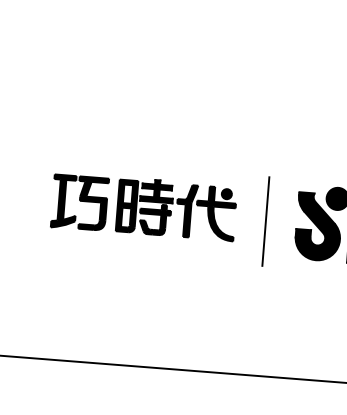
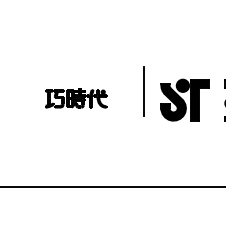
part: (142, 206) -> (75, 98), size x0.6
line: (264, 221) -> (143, 91), moved

